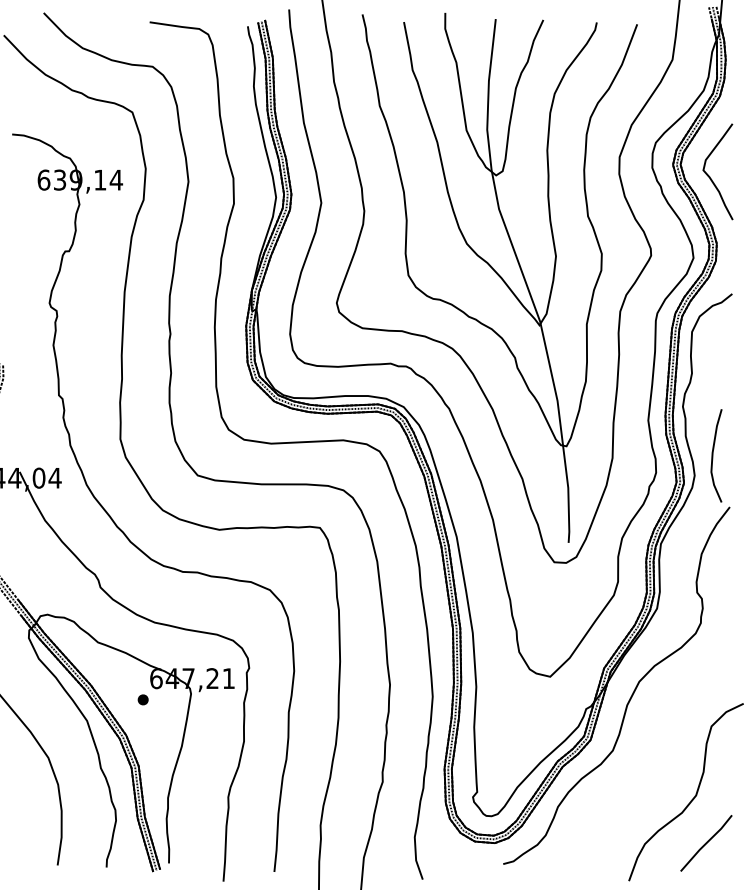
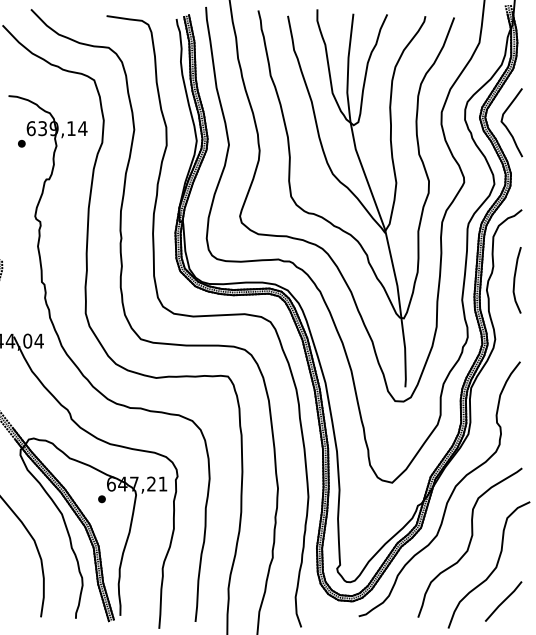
part: (30, 201) -> (21, 143), added
curve: (713, 455) -> (515, 280), moved
curve: (659, 760) -> (470, 542), added

